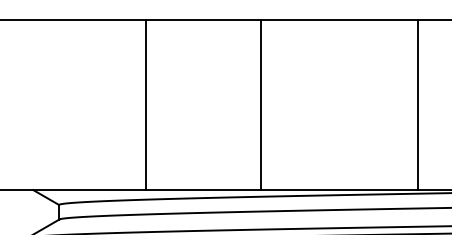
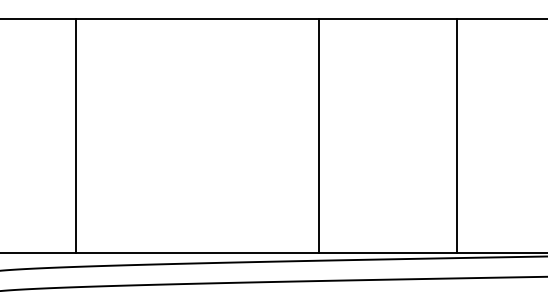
line: (145, 104) -> (75, 135), moved
line: (261, 104) -> (320, 135), moved
line: (418, 104) -> (457, 135), moved

